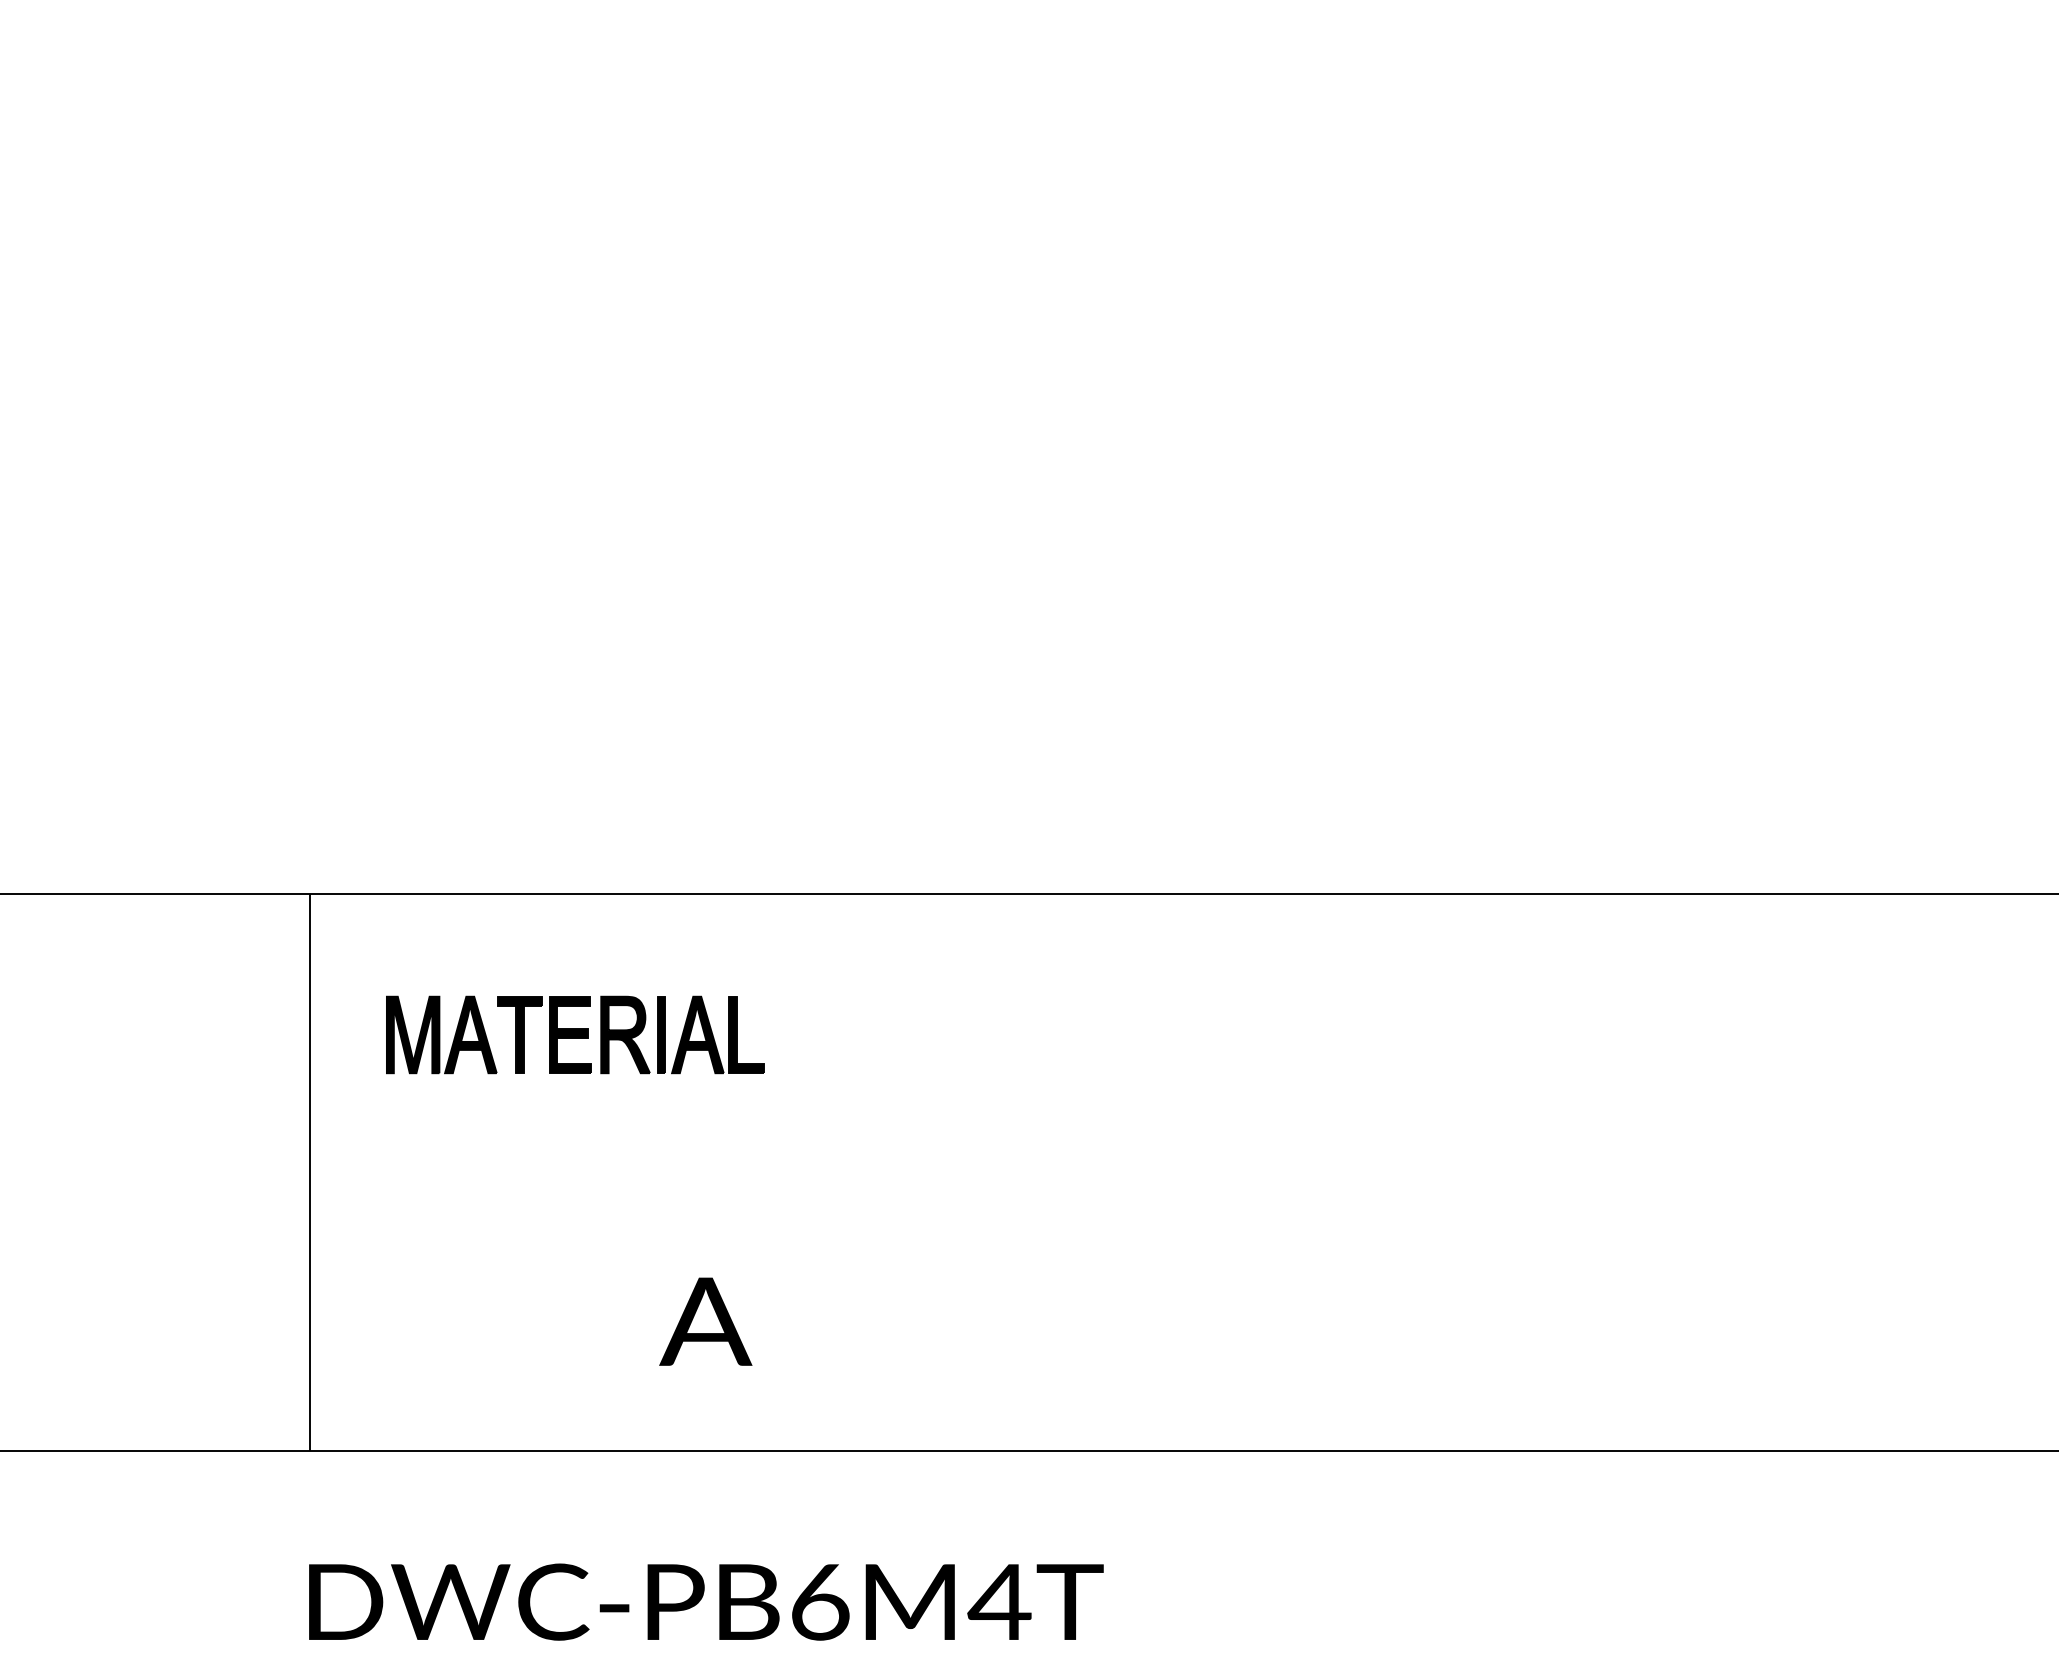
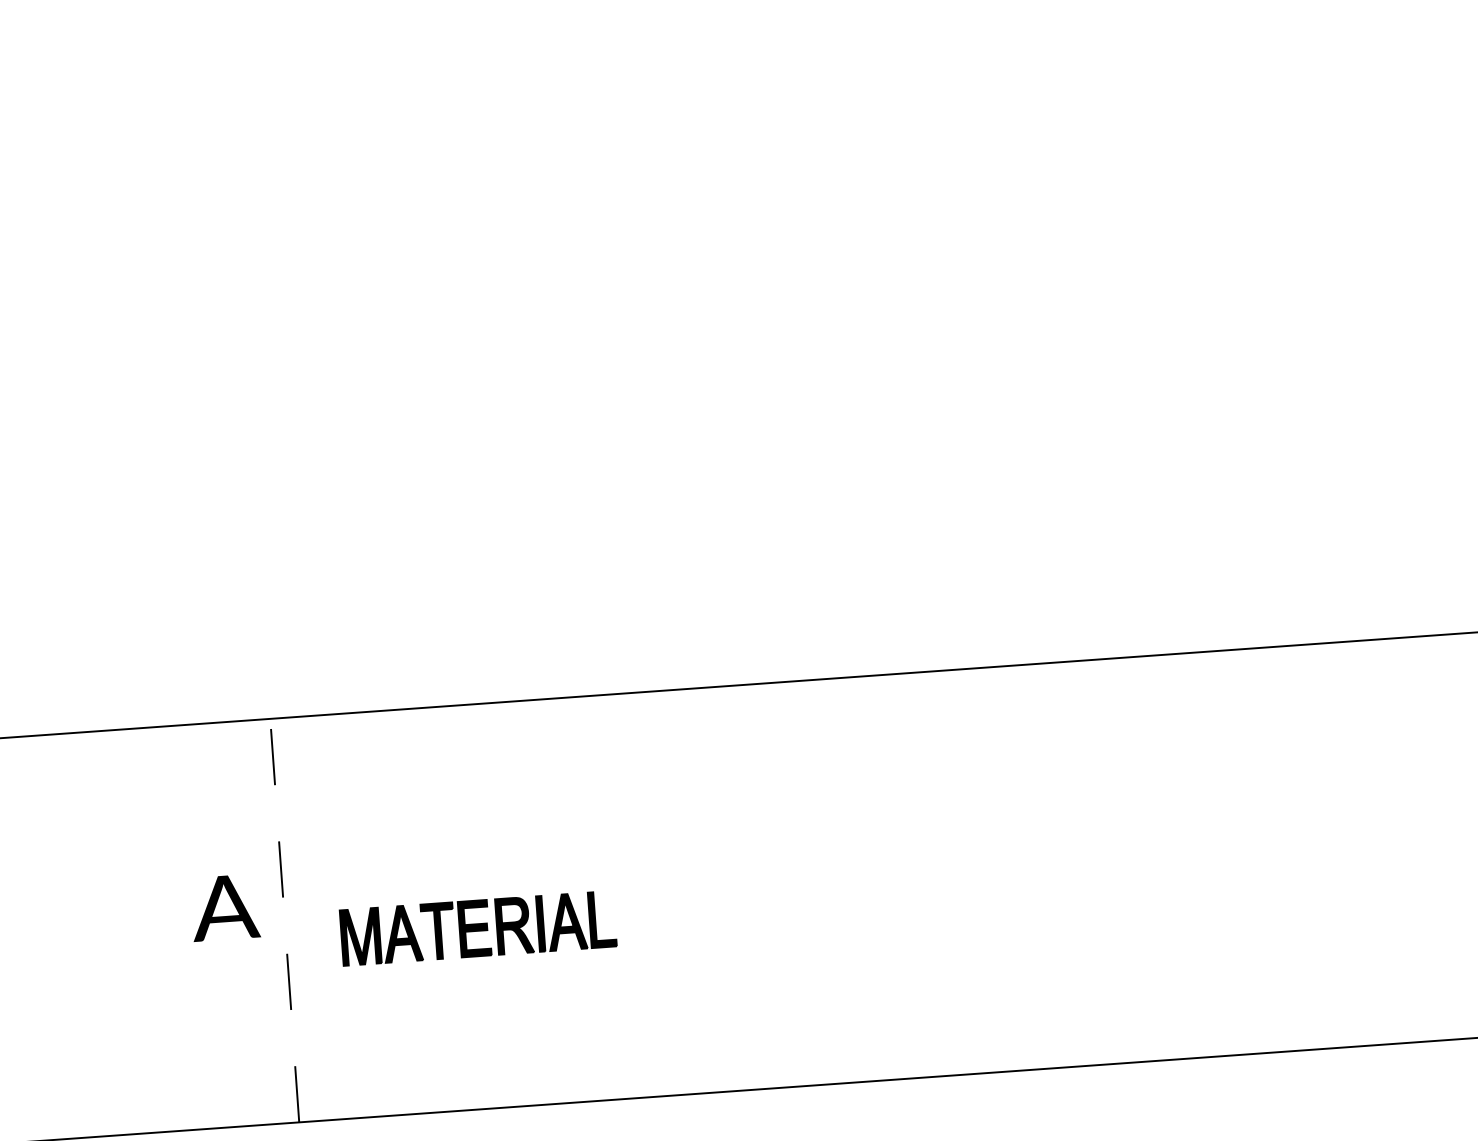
part: (575, 1034) -> (478, 928), moved
line: (310, 1172) -> (284, 920), solid -> dashed
text: (705, 1321) -> (224, 907), moved

